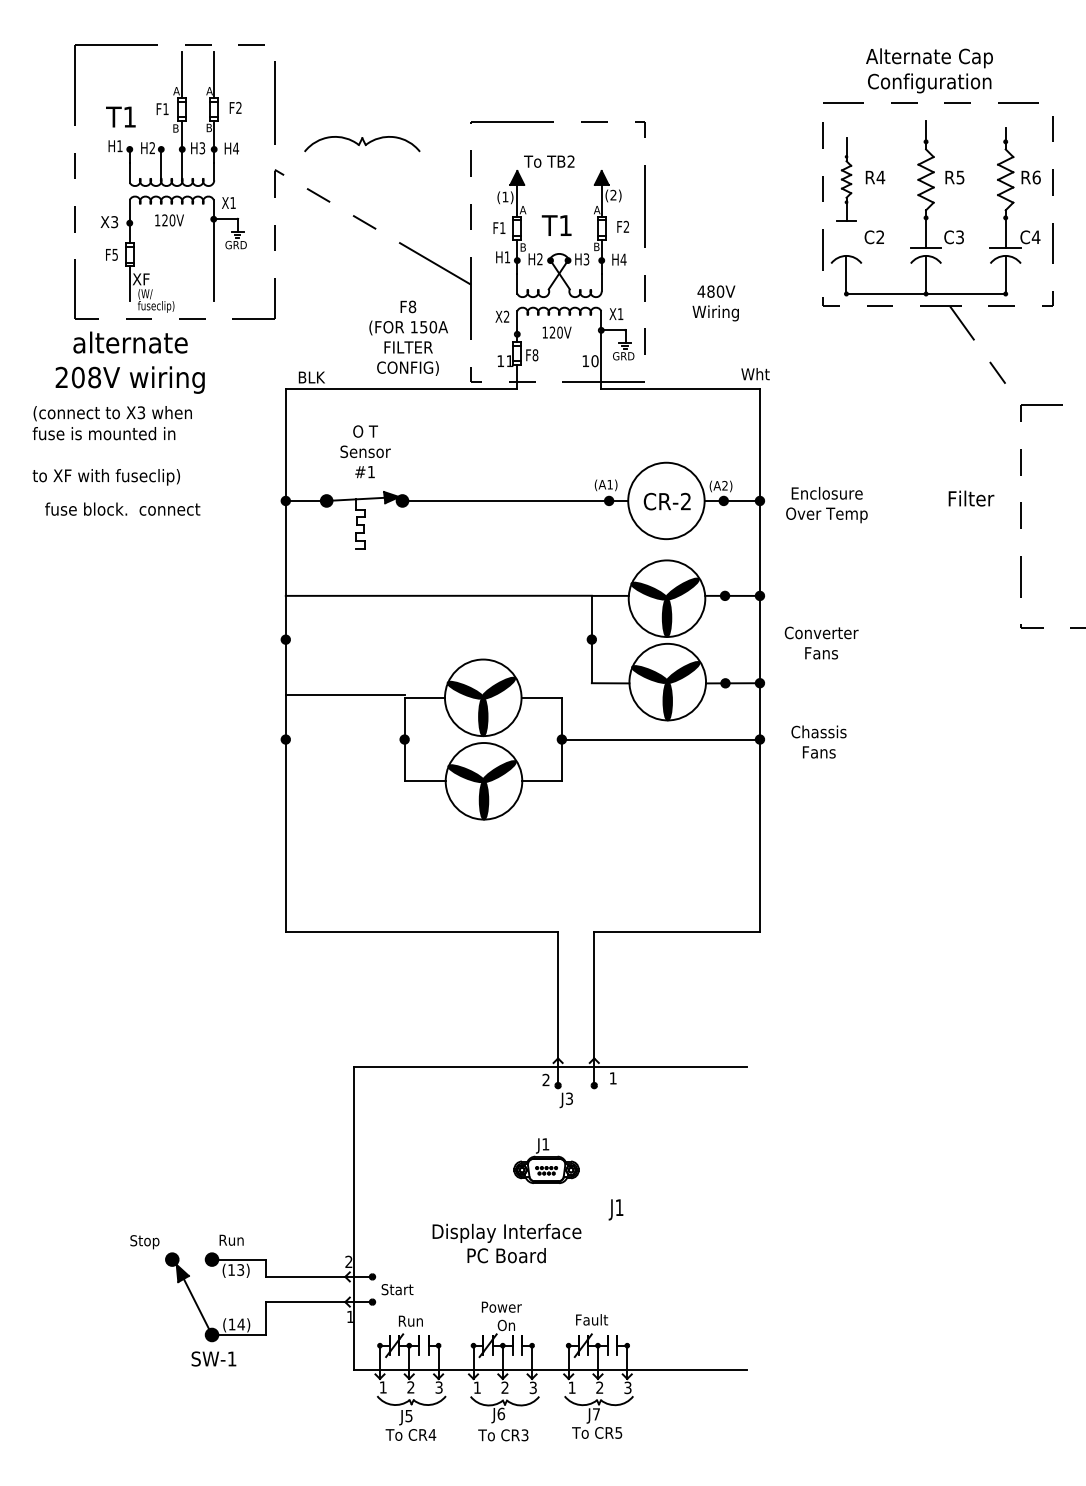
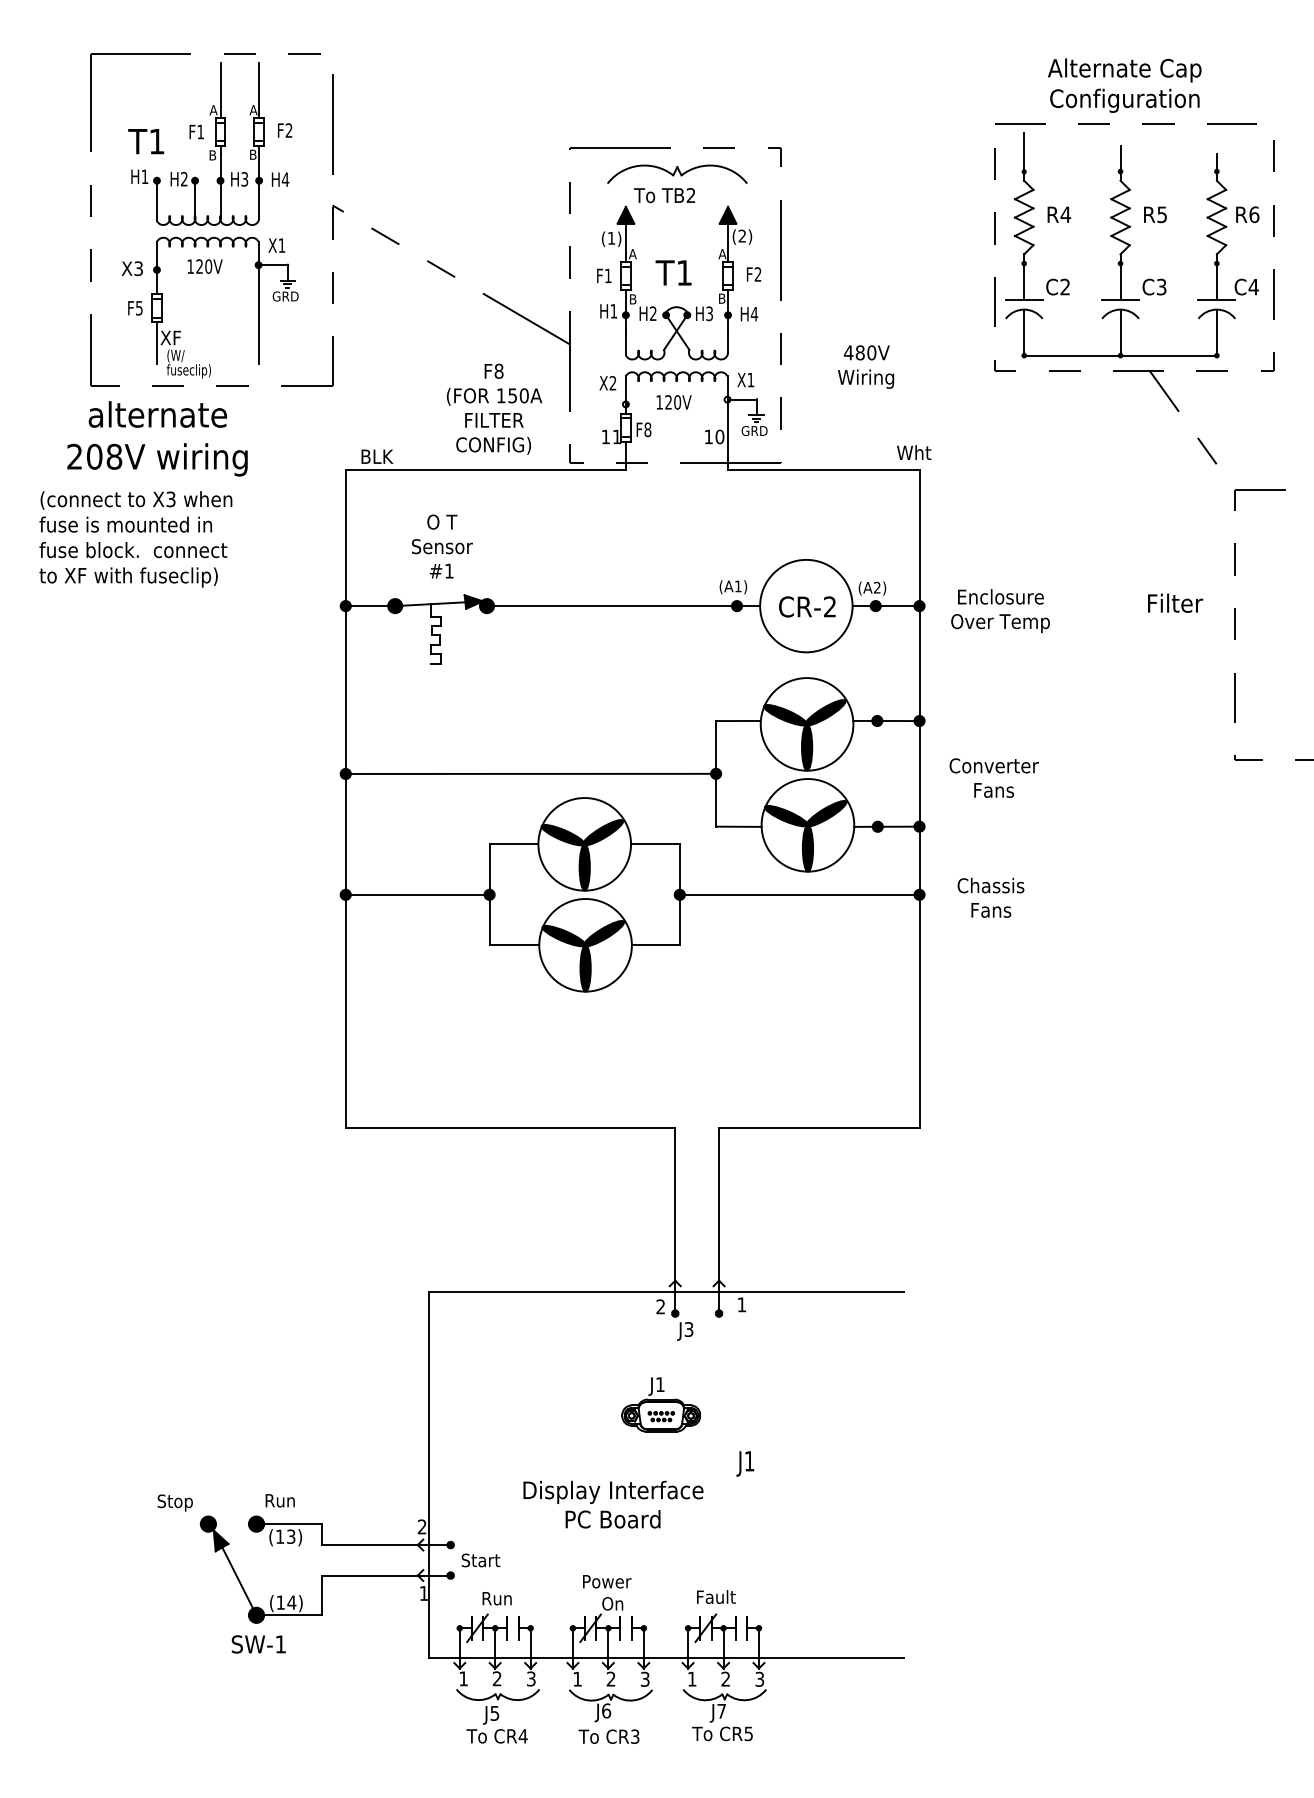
part: (362, 143) -> (677, 173), moved
part: (846, 178) -> (1024, 216), size x1.67
text: (122, 509) -> (133, 550), moved
line: (438, 595) -> (530, 773), moved
line: (345, 694) -> (417, 894), moved

